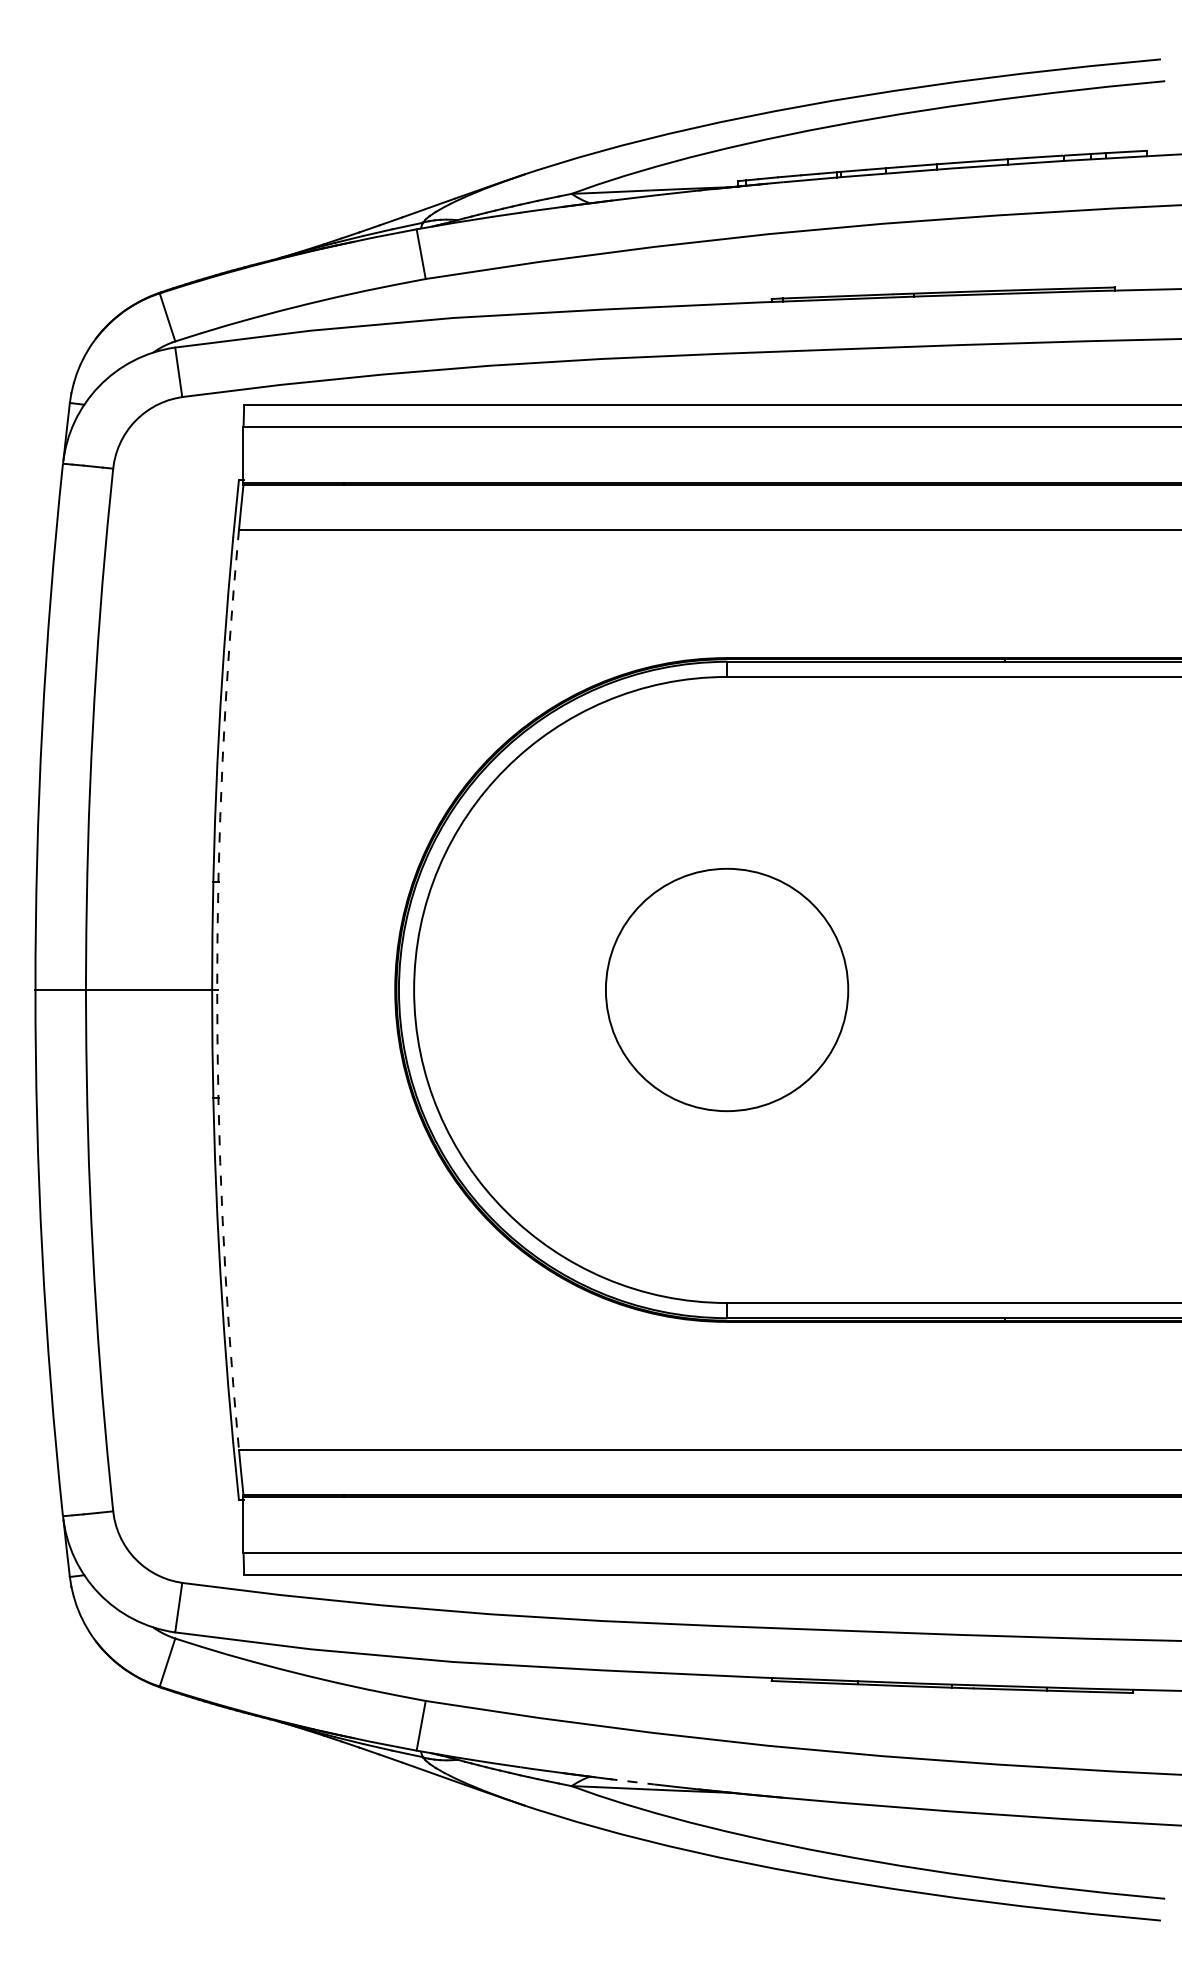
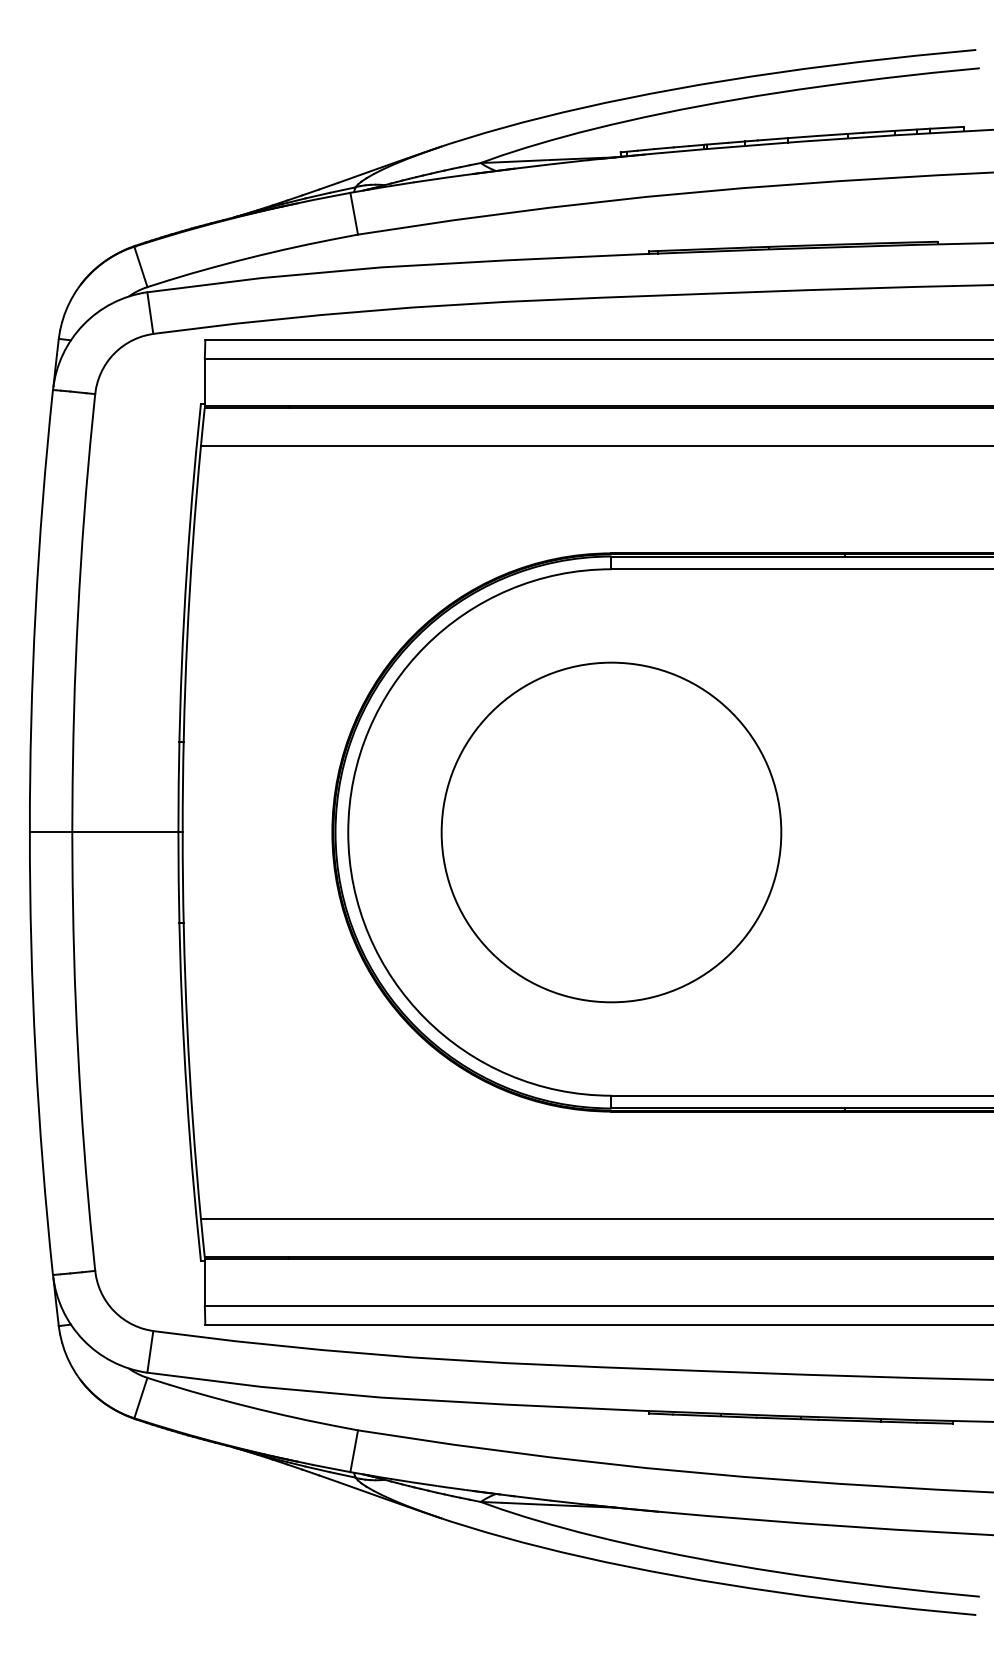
arc: (217, 989) -> (182, 832), dashed -> solid
circle: (726, 989) -> (610, 832), size x1.67
line: (630, 1781) -> (530, 1498), dashed -> solid

